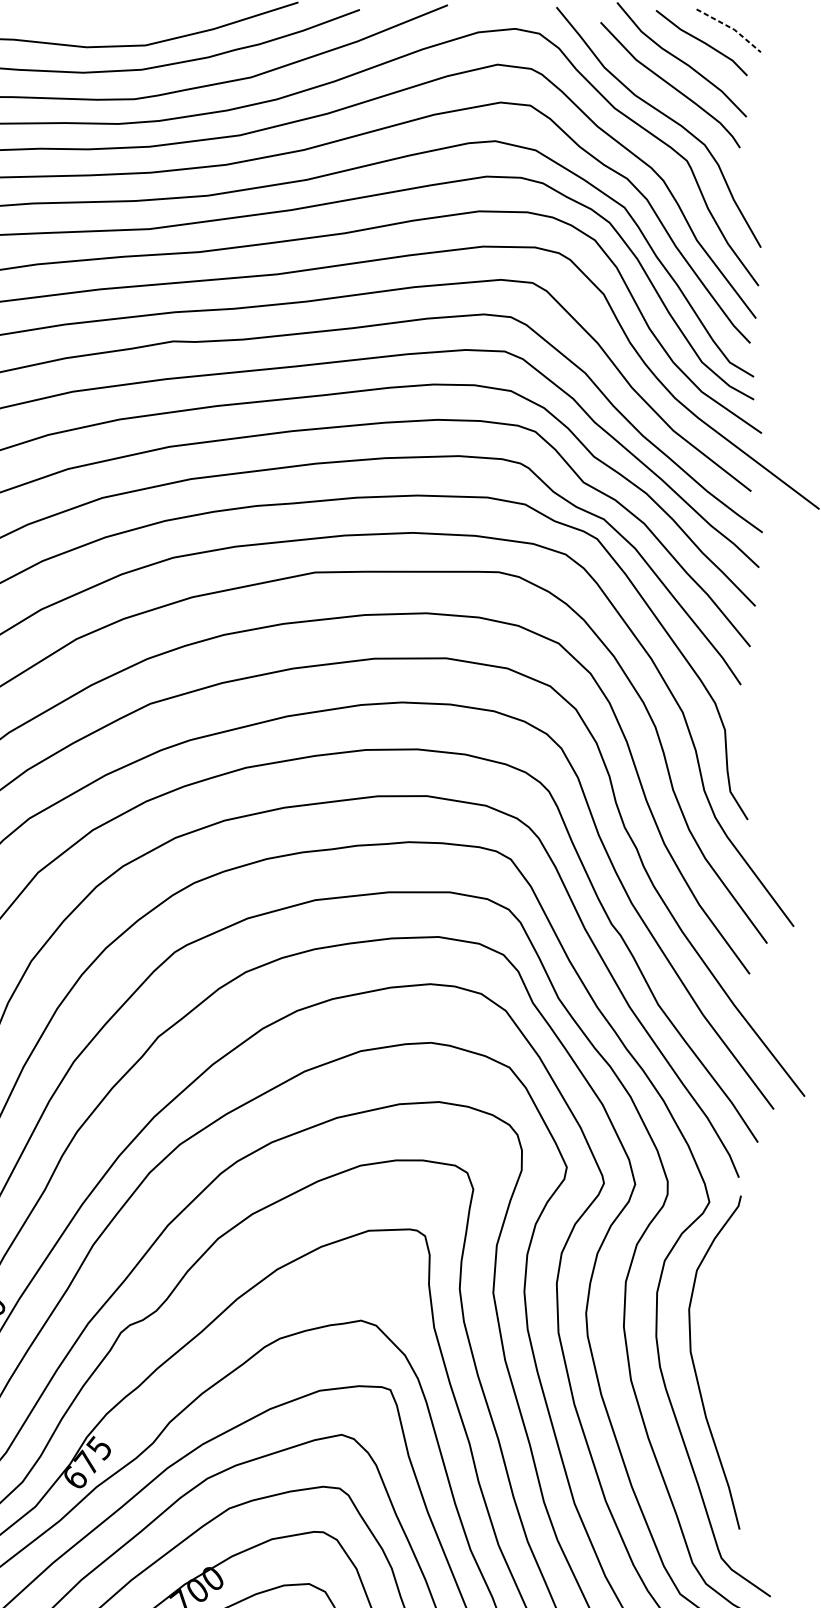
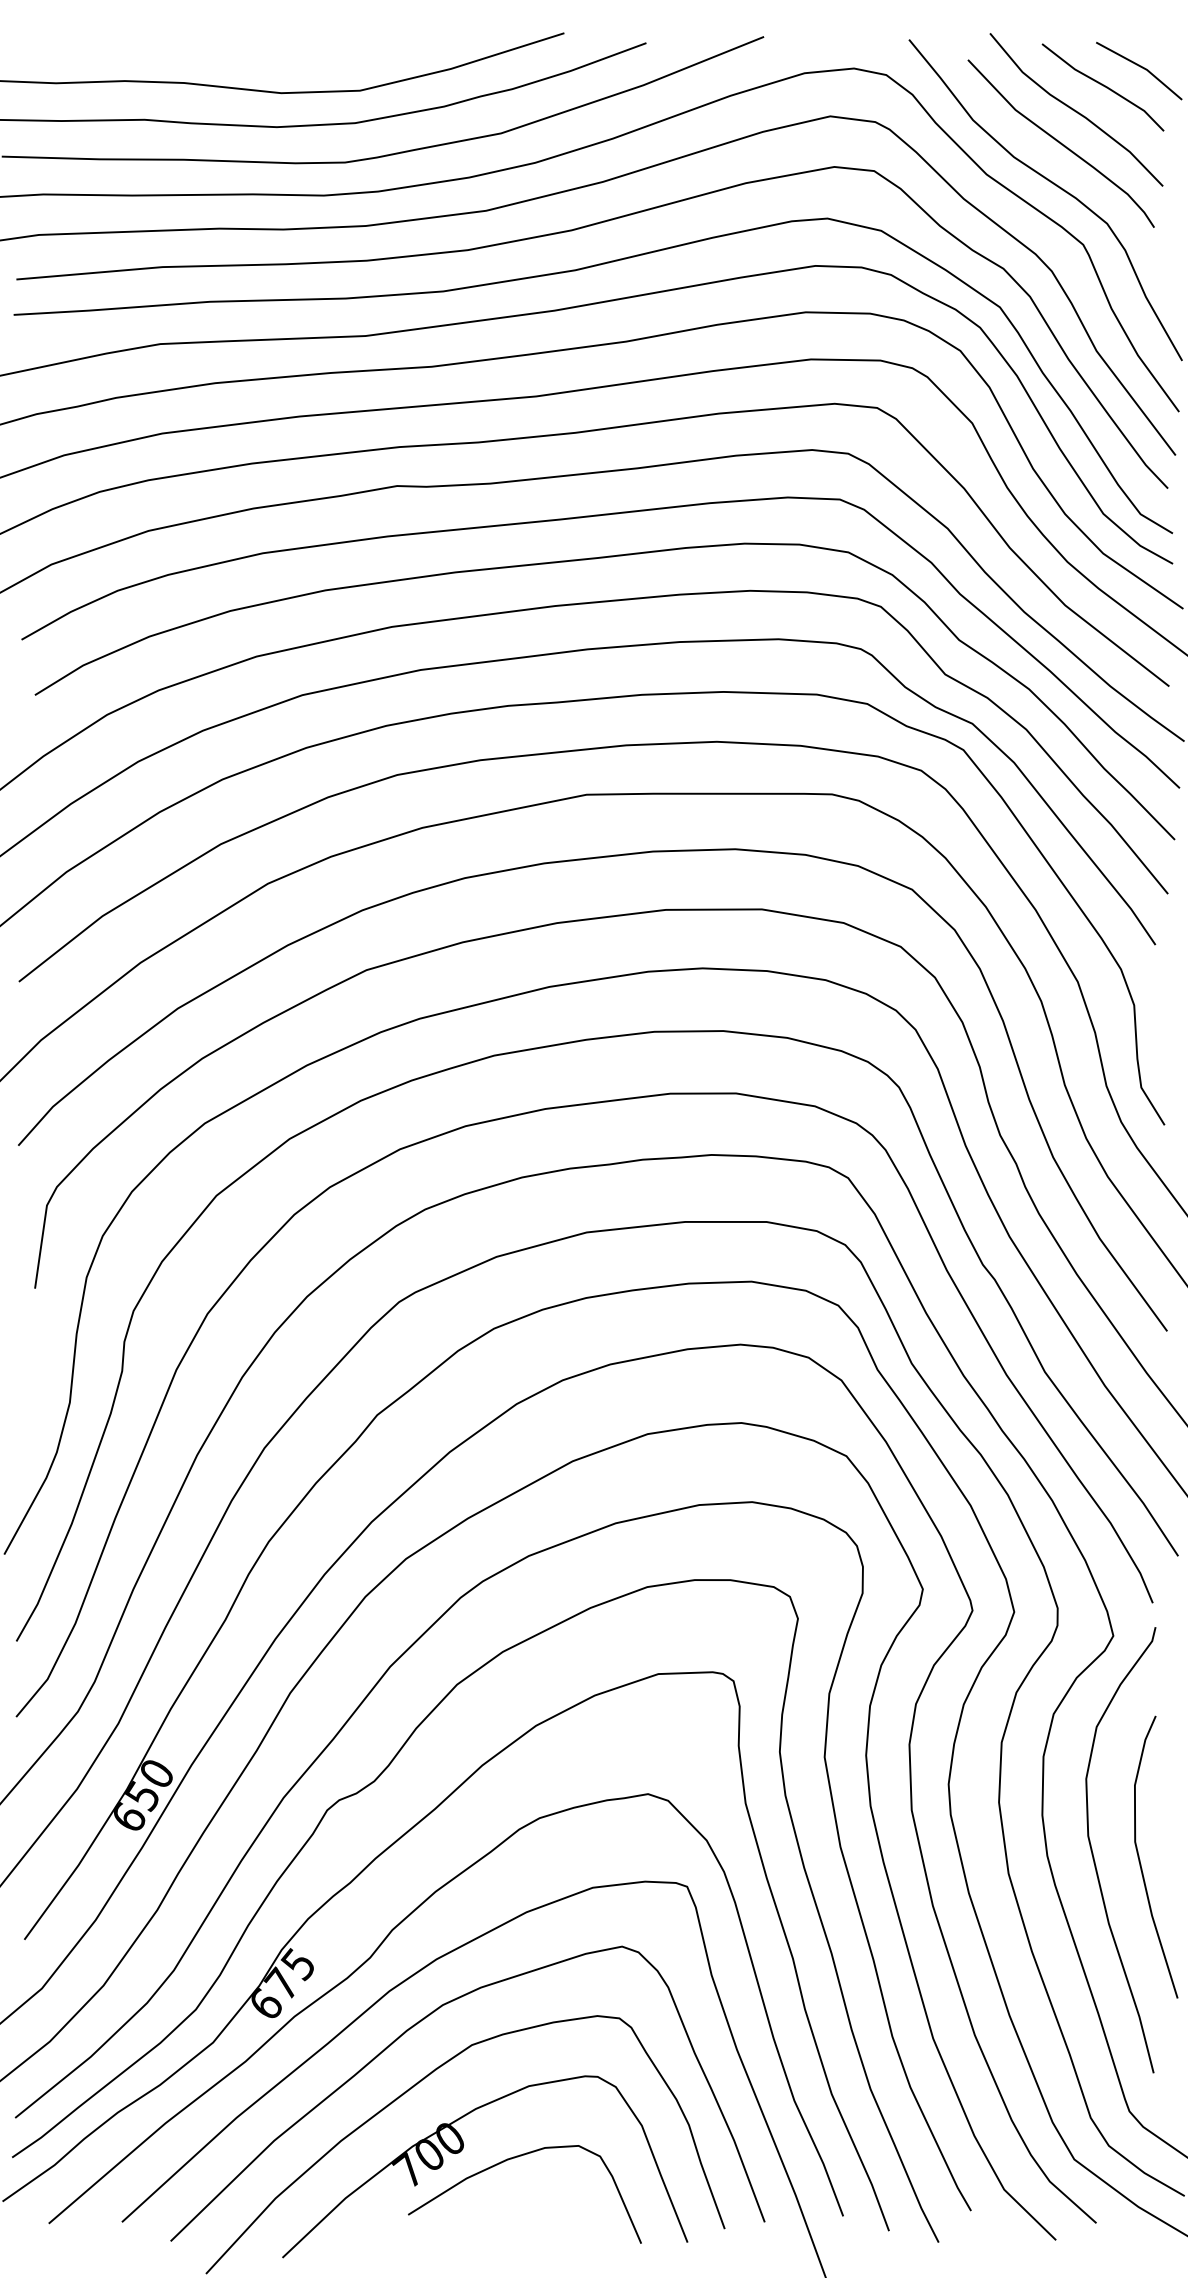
line: (731, 28) -> (1142, 67), dashed -> solid
curve: (729, 1369) -> (1140, 1859), added

